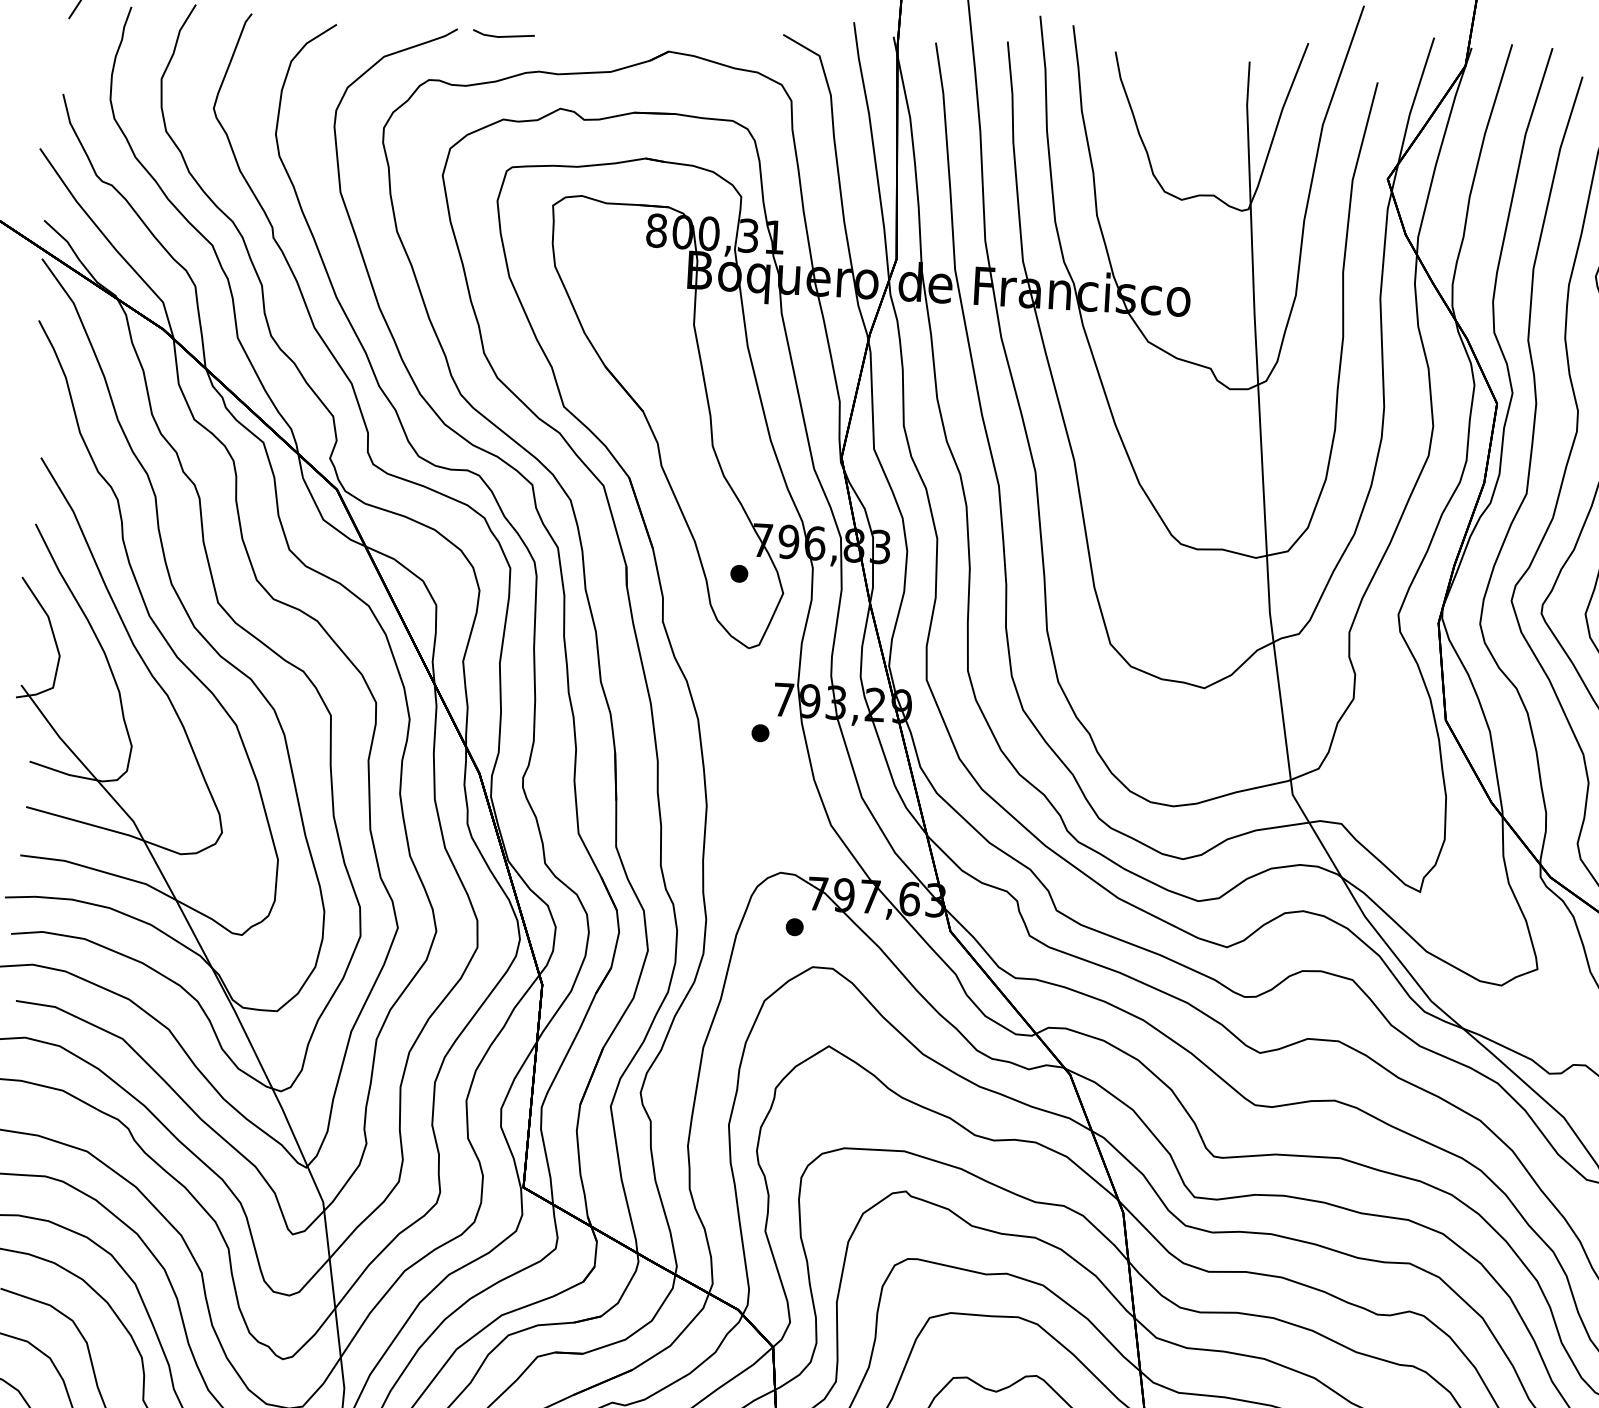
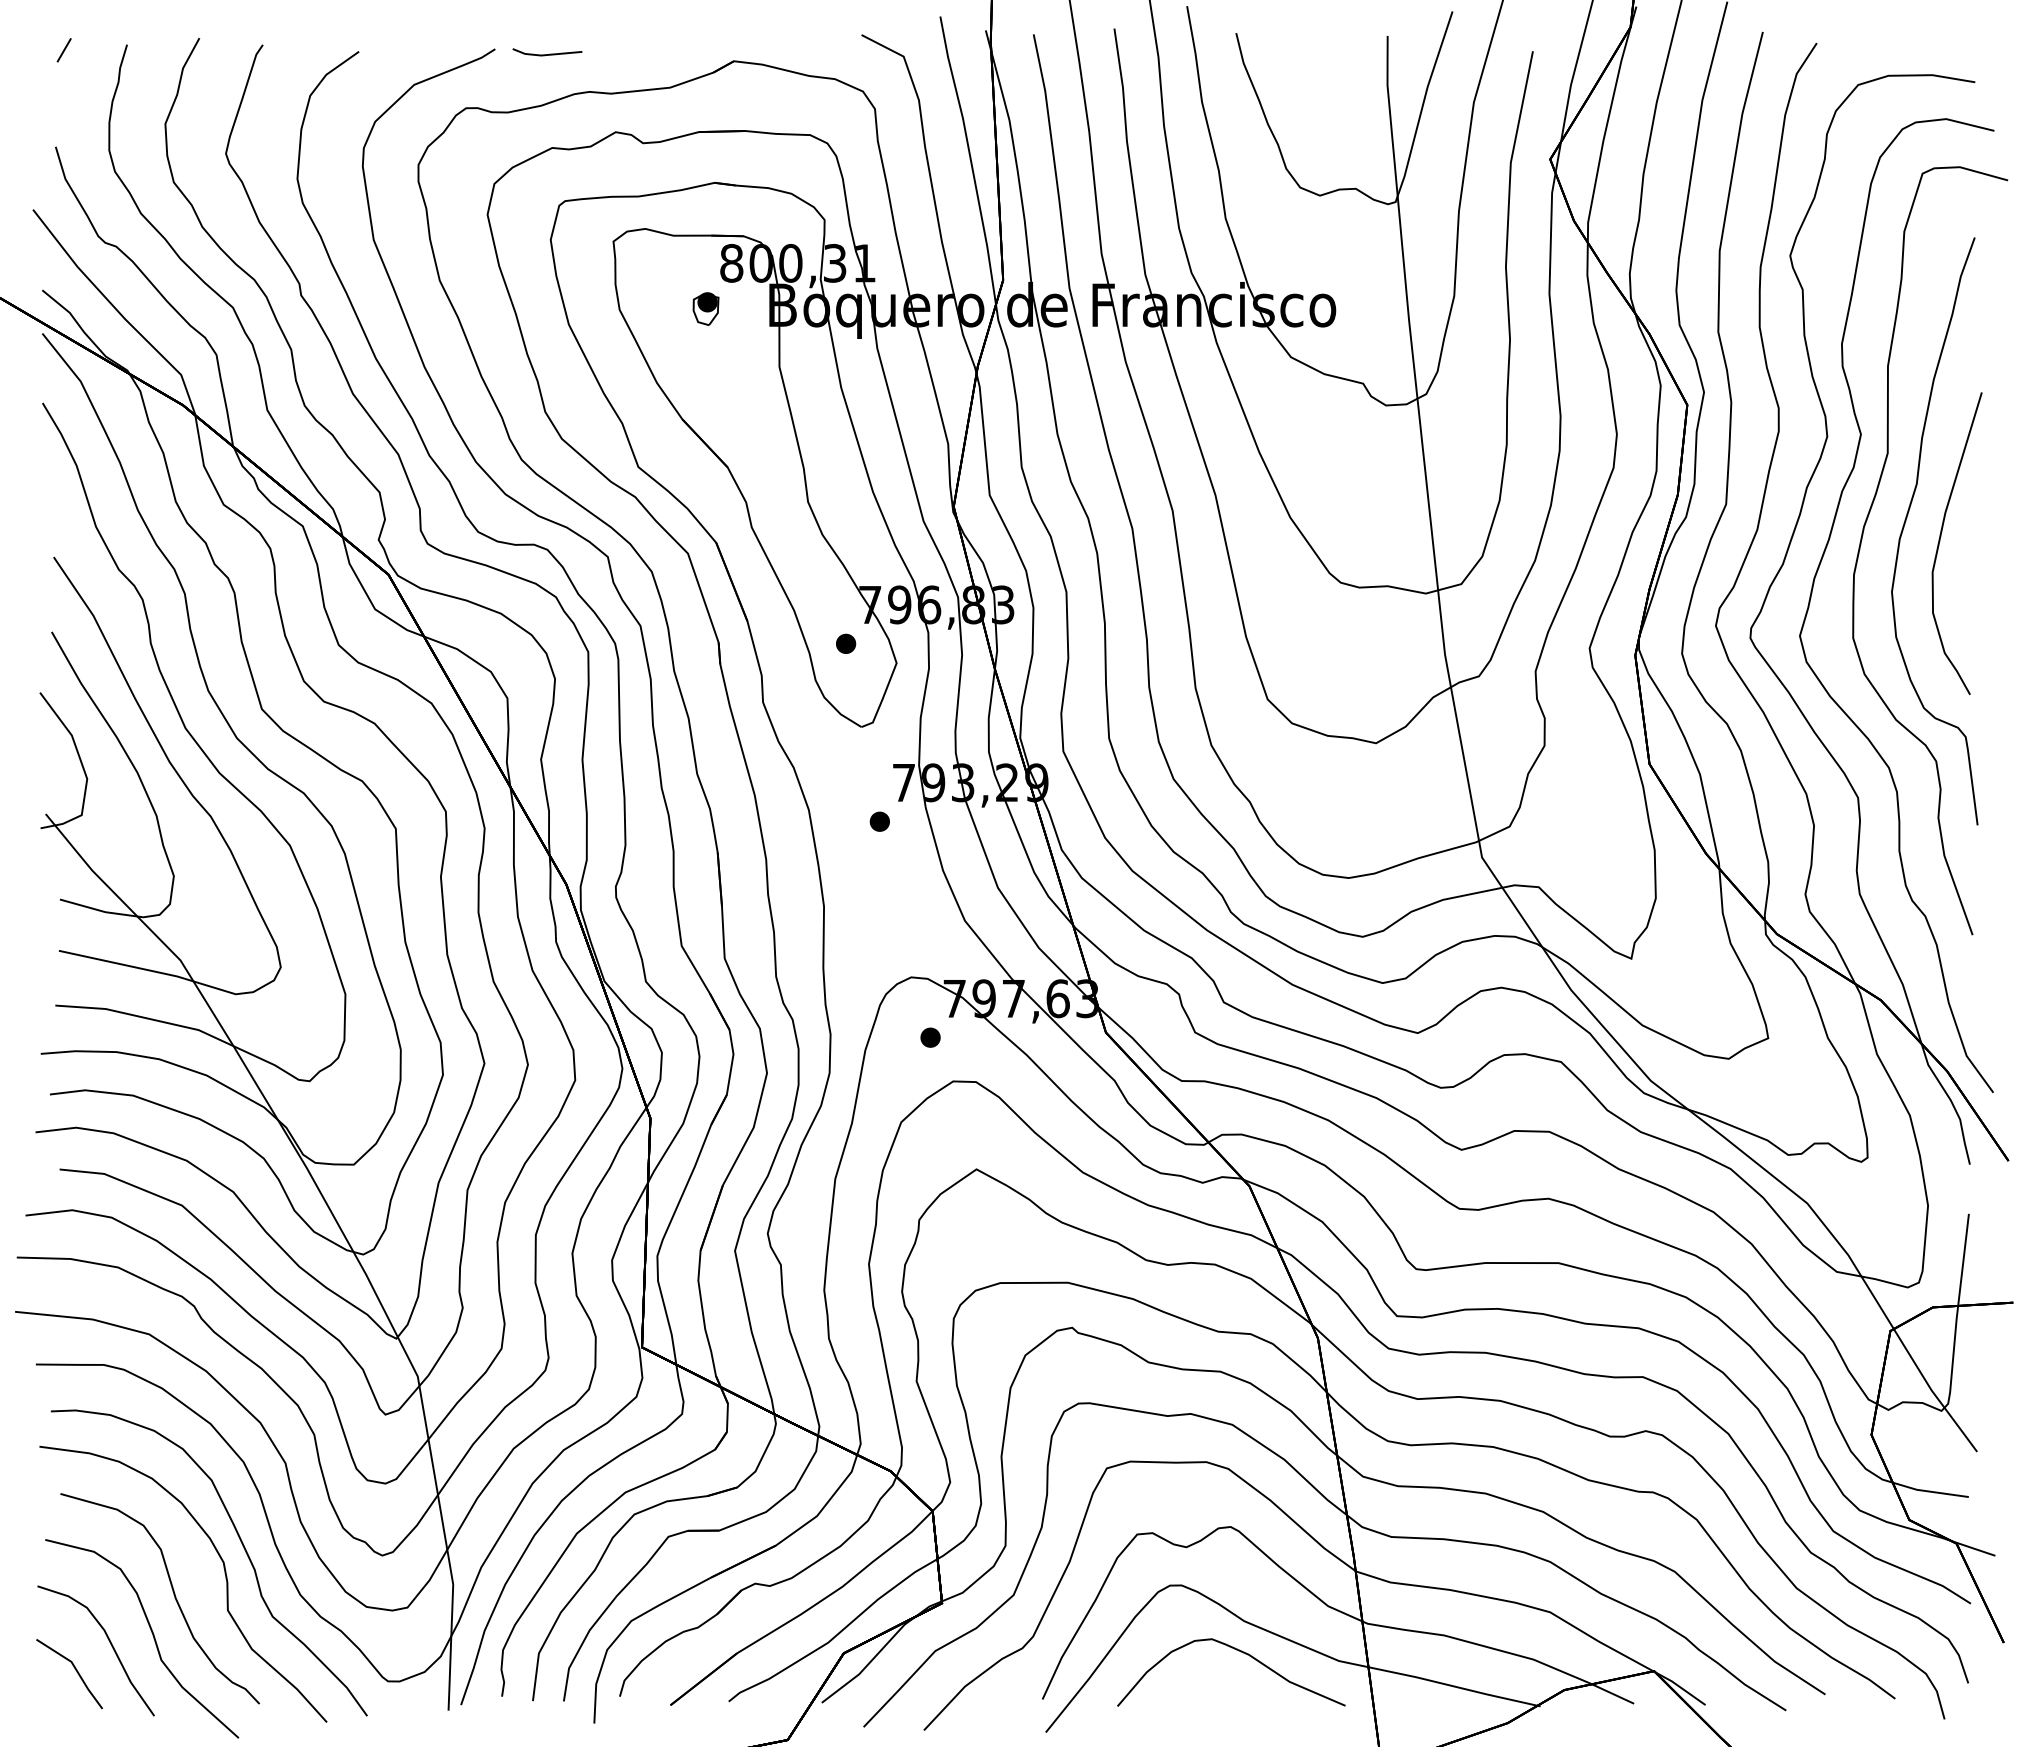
part: (631, 269) -> (705, 308), added

